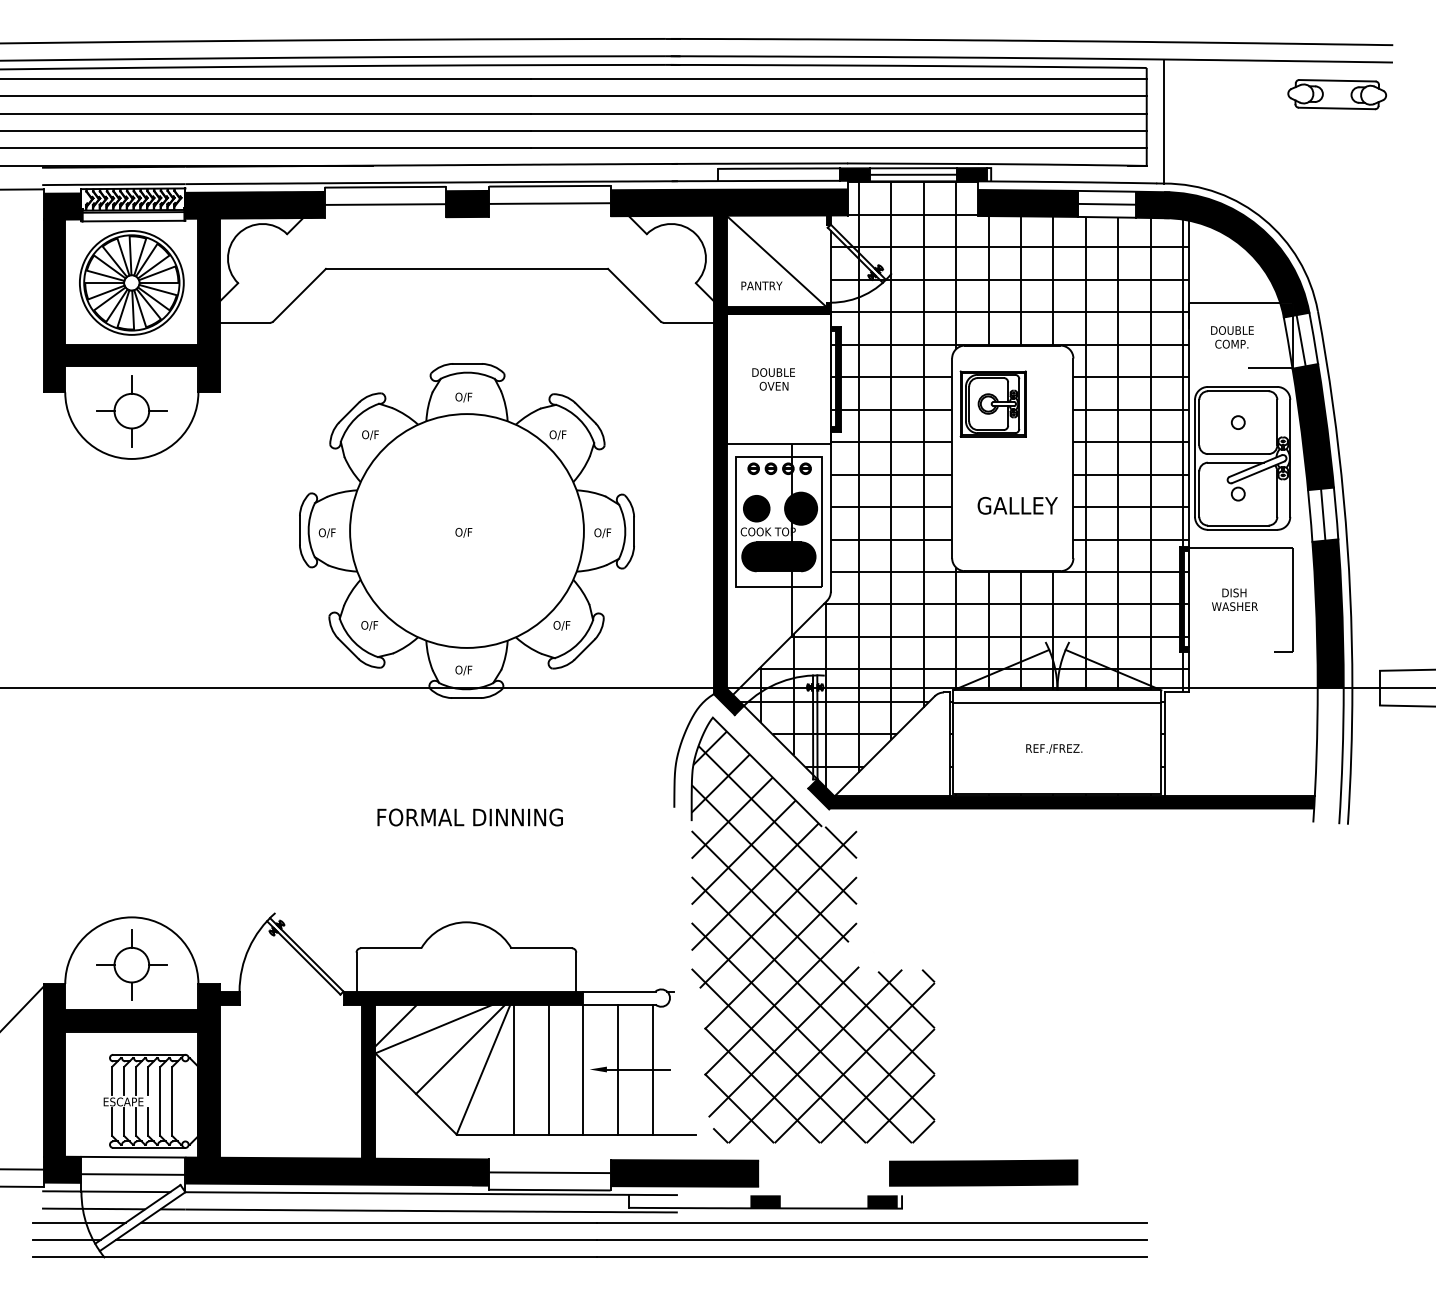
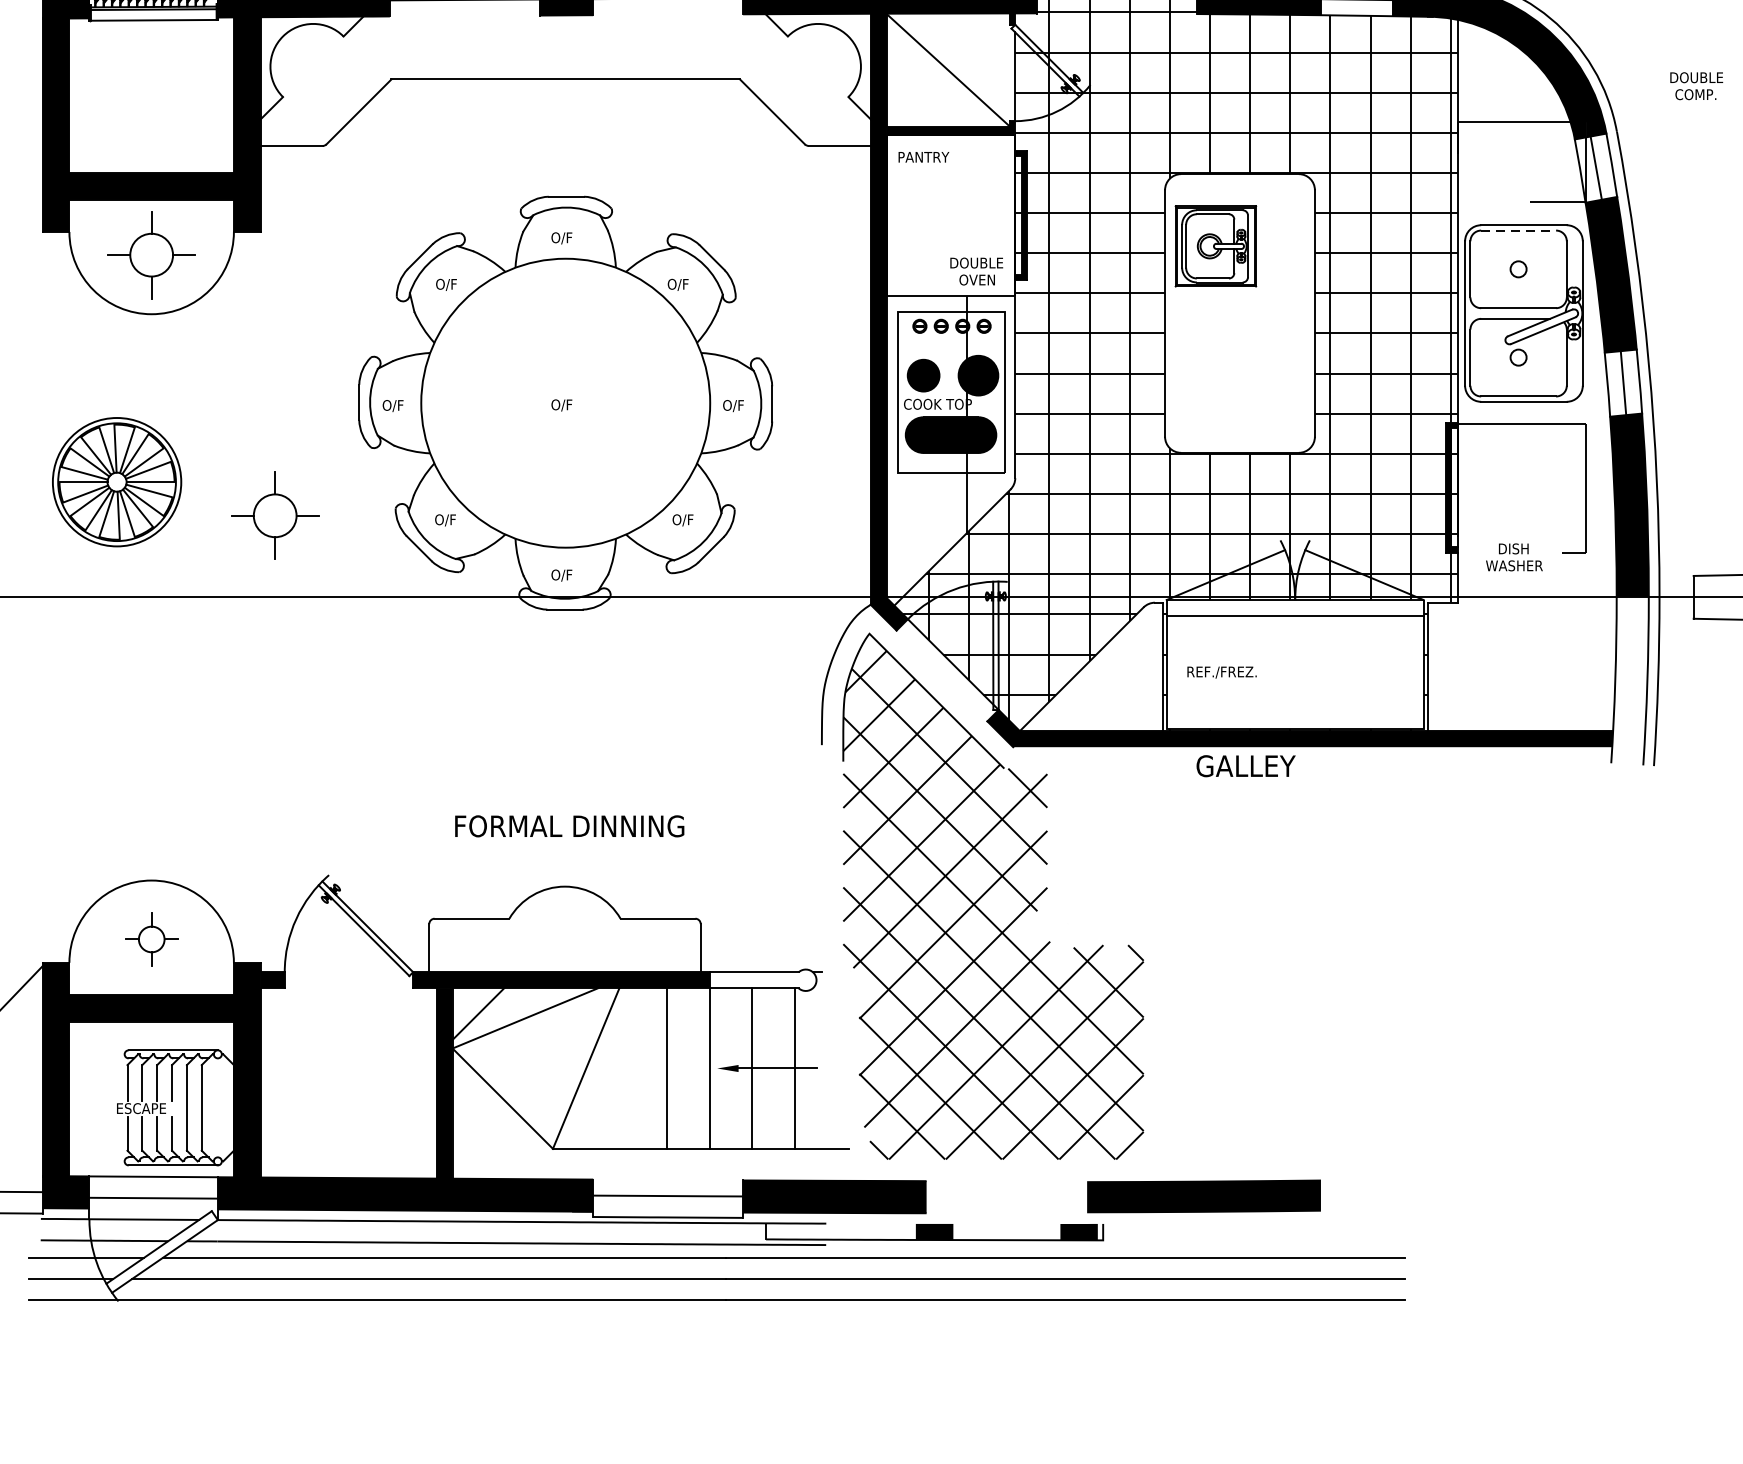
part: (131, 282) -> (116, 481), moved
text: (761, 285) -> (923, 156), moved
text: (1232, 337) -> (1696, 86), moved
text: (773, 379) -> (976, 271), moved
line: (1238, 391) -> (1518, 230), solid -> dashed
text: (1017, 505) -> (1245, 765), moved
text: (1234, 599) -> (1513, 557), moved
part: (231, 622) -> (274, 516), added
text: (1054, 748) -> (1222, 671), moved
text: (469, 817) -> (568, 826), moved
part: (131, 964) -> (151, 938), size x0.6
line: (460, 1048) -> (557, 1042), removed
line: (514, 1069) -> (624, 1068), removed

